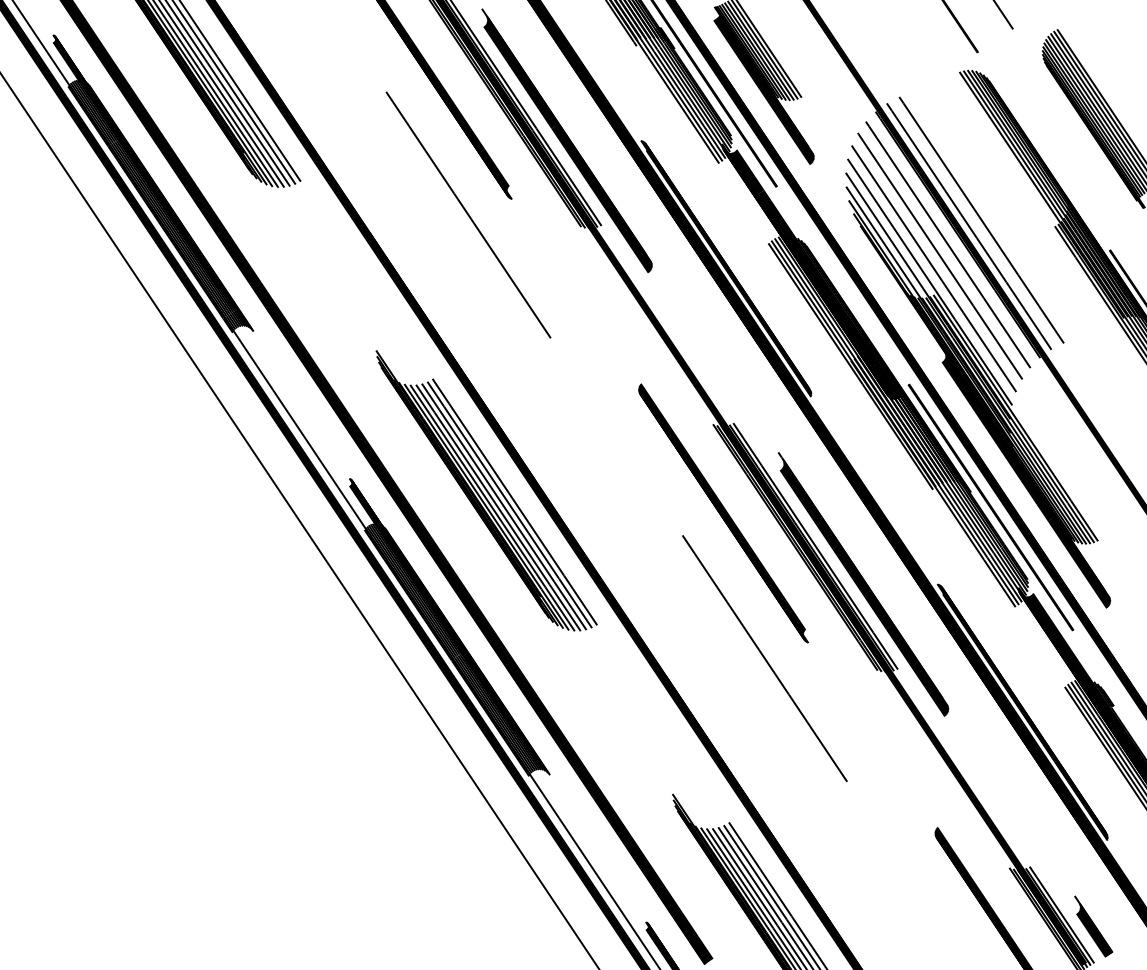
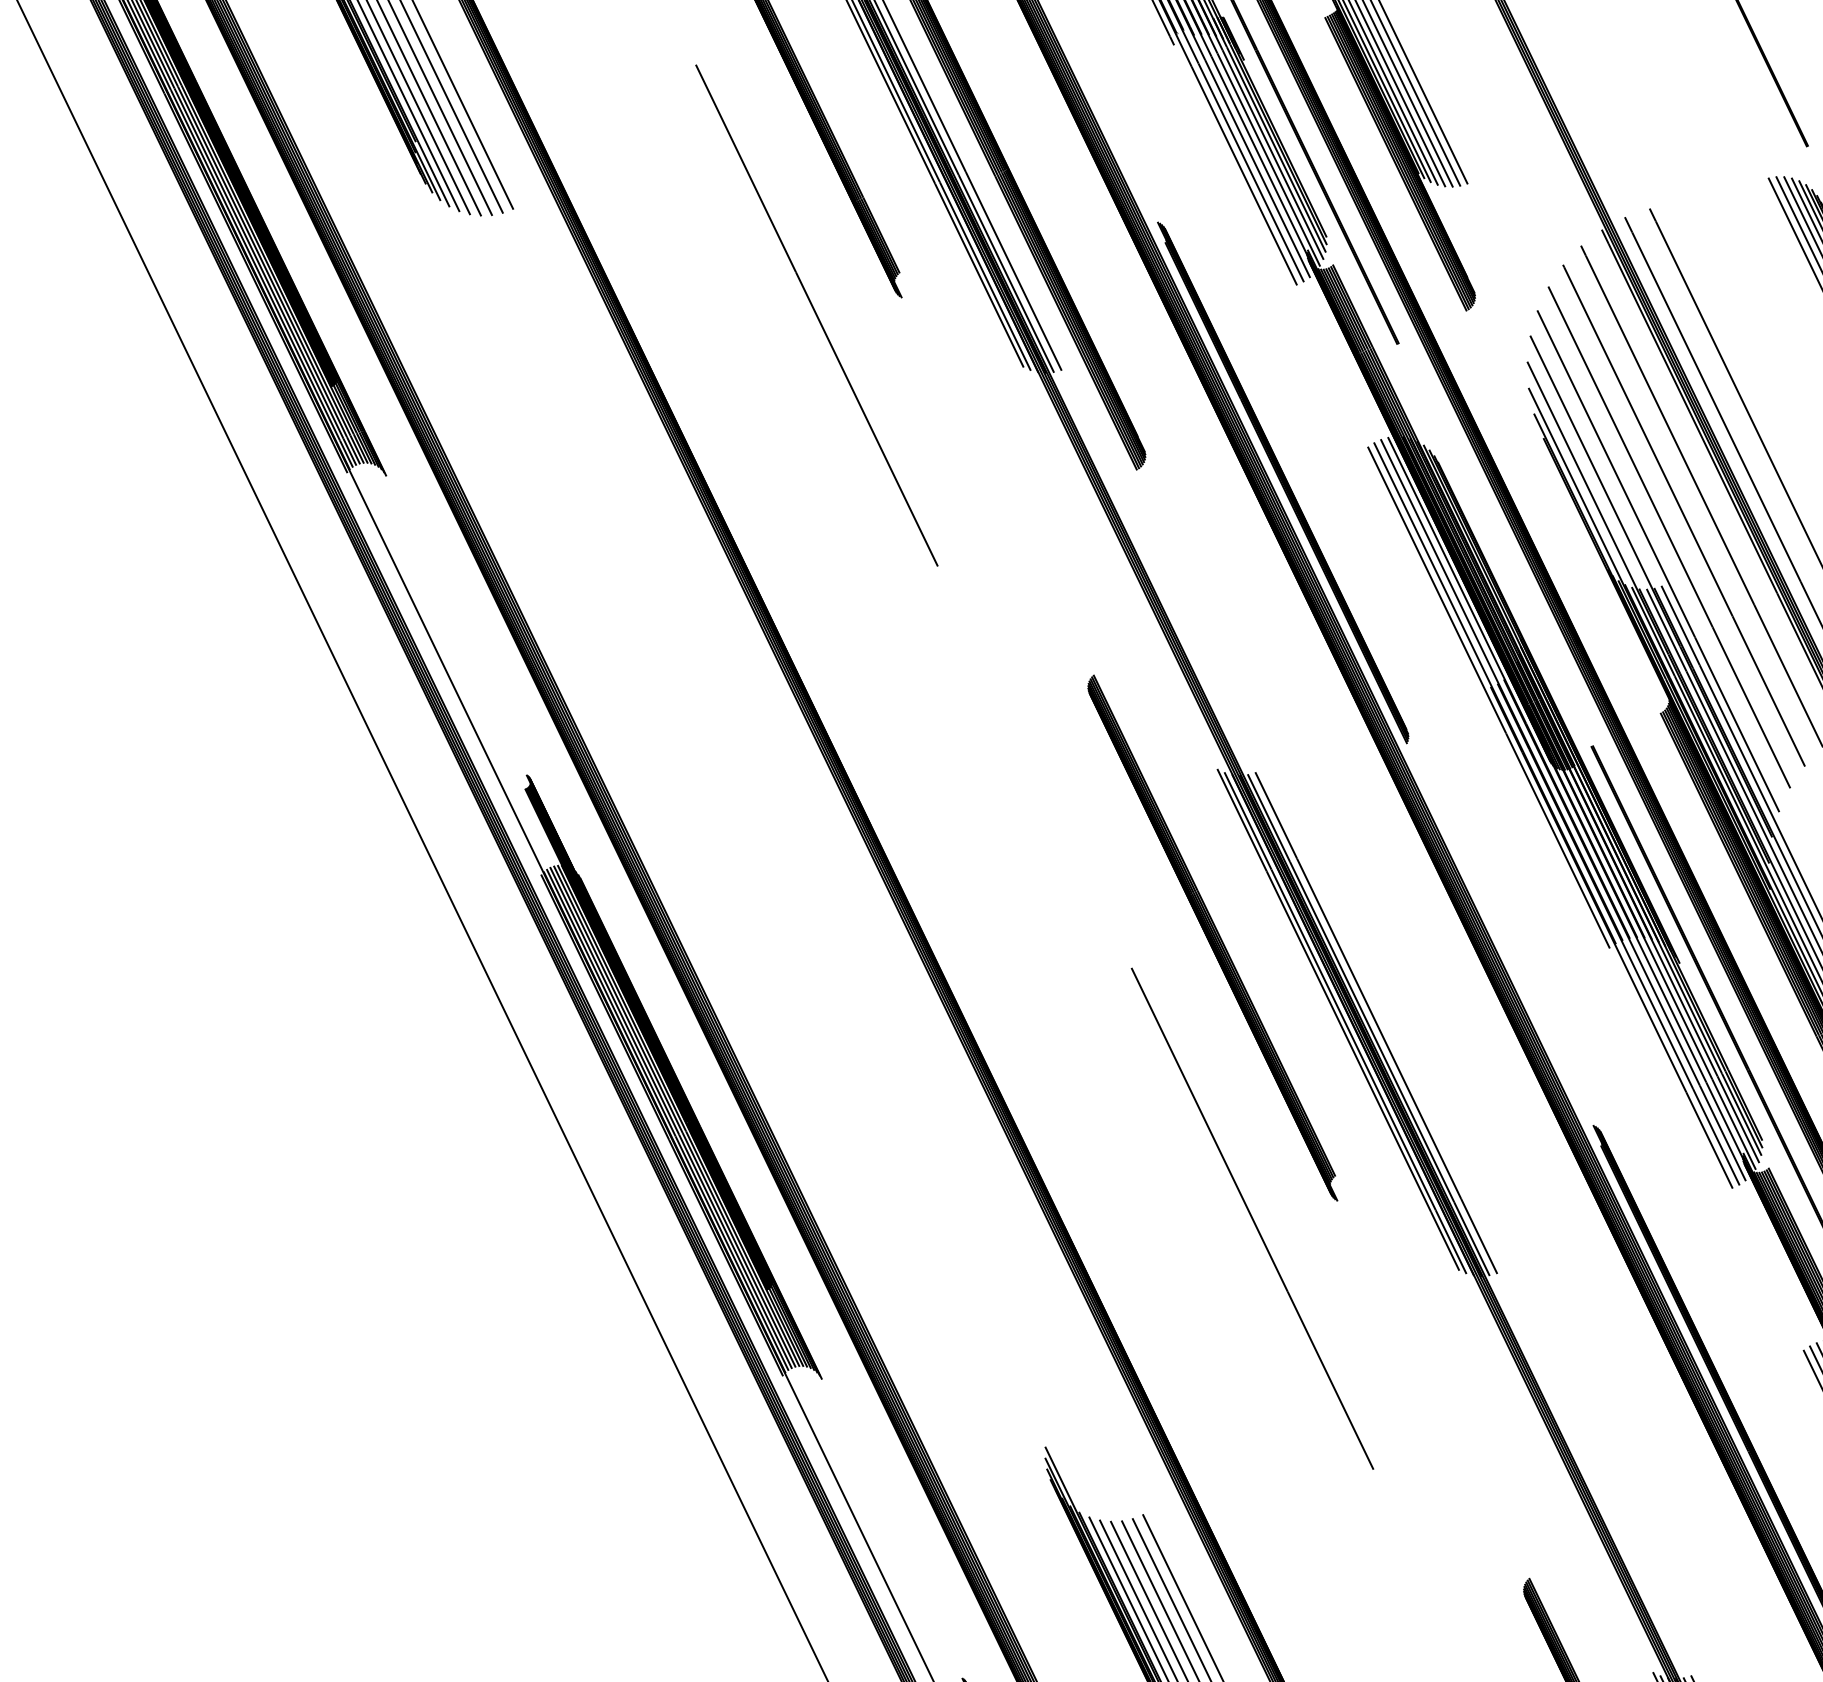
part: (486, 490) -> (778, 833), removed
part: (863, 584) -> (1455, 1106), removed

